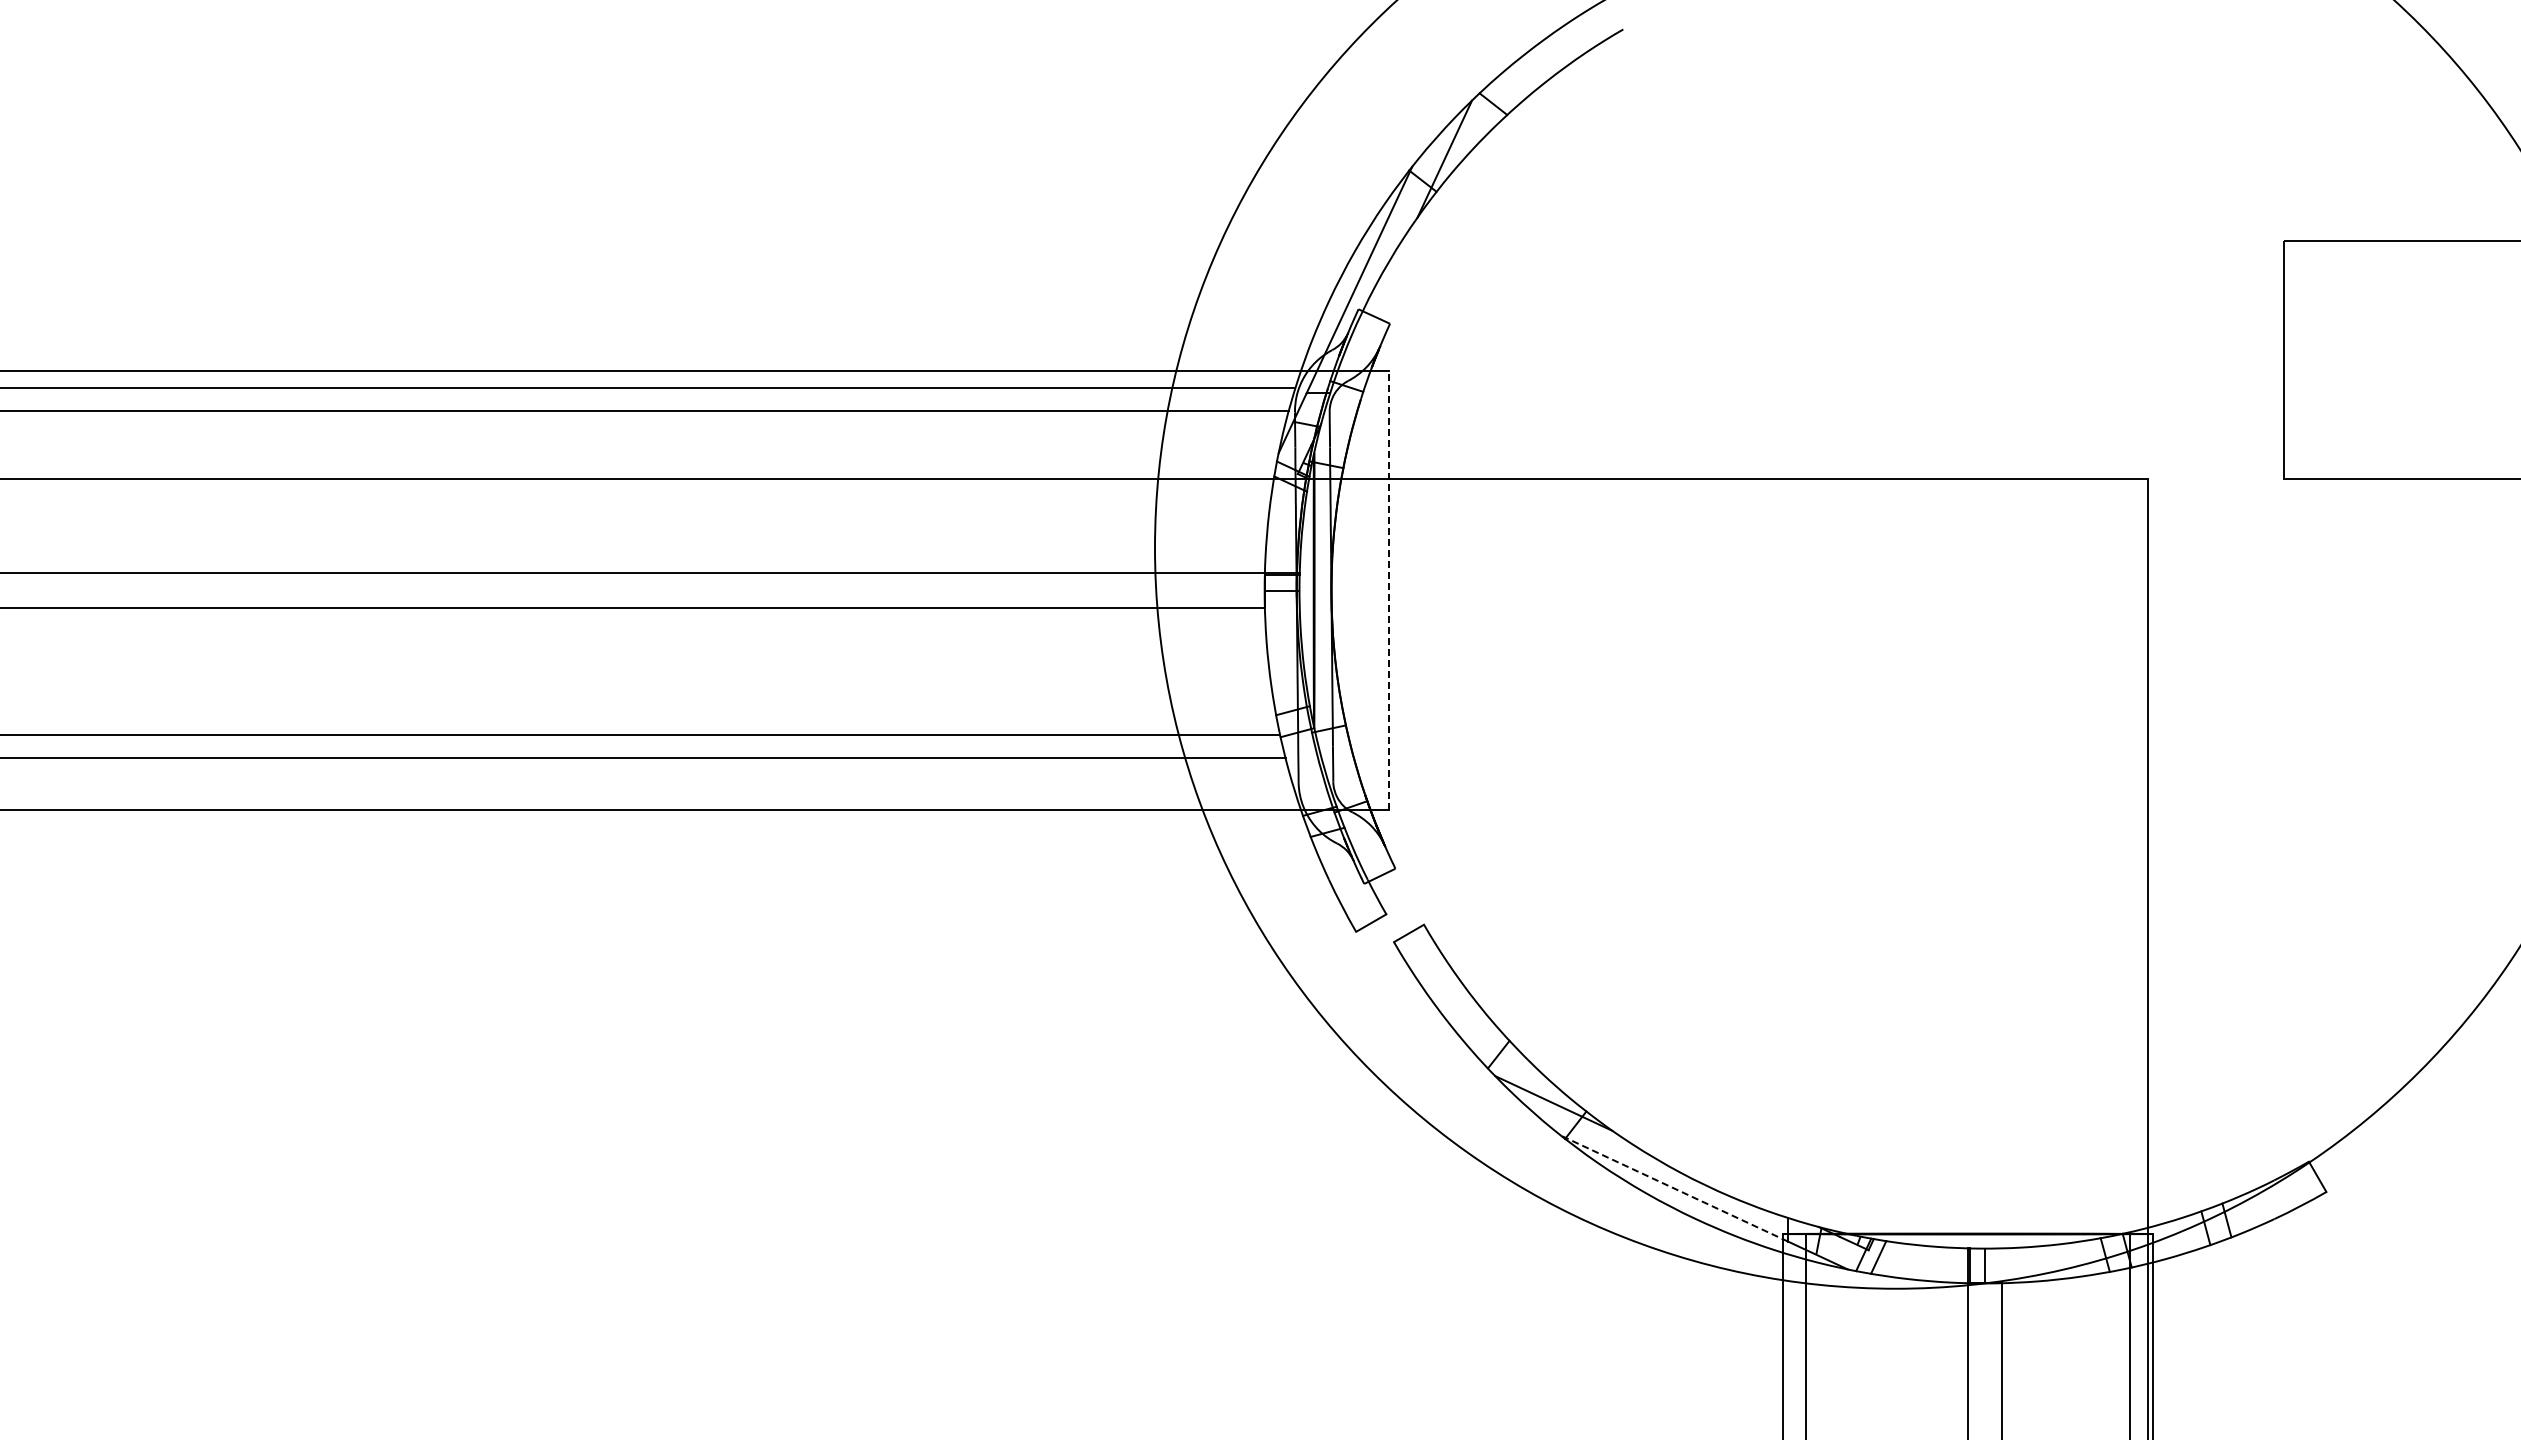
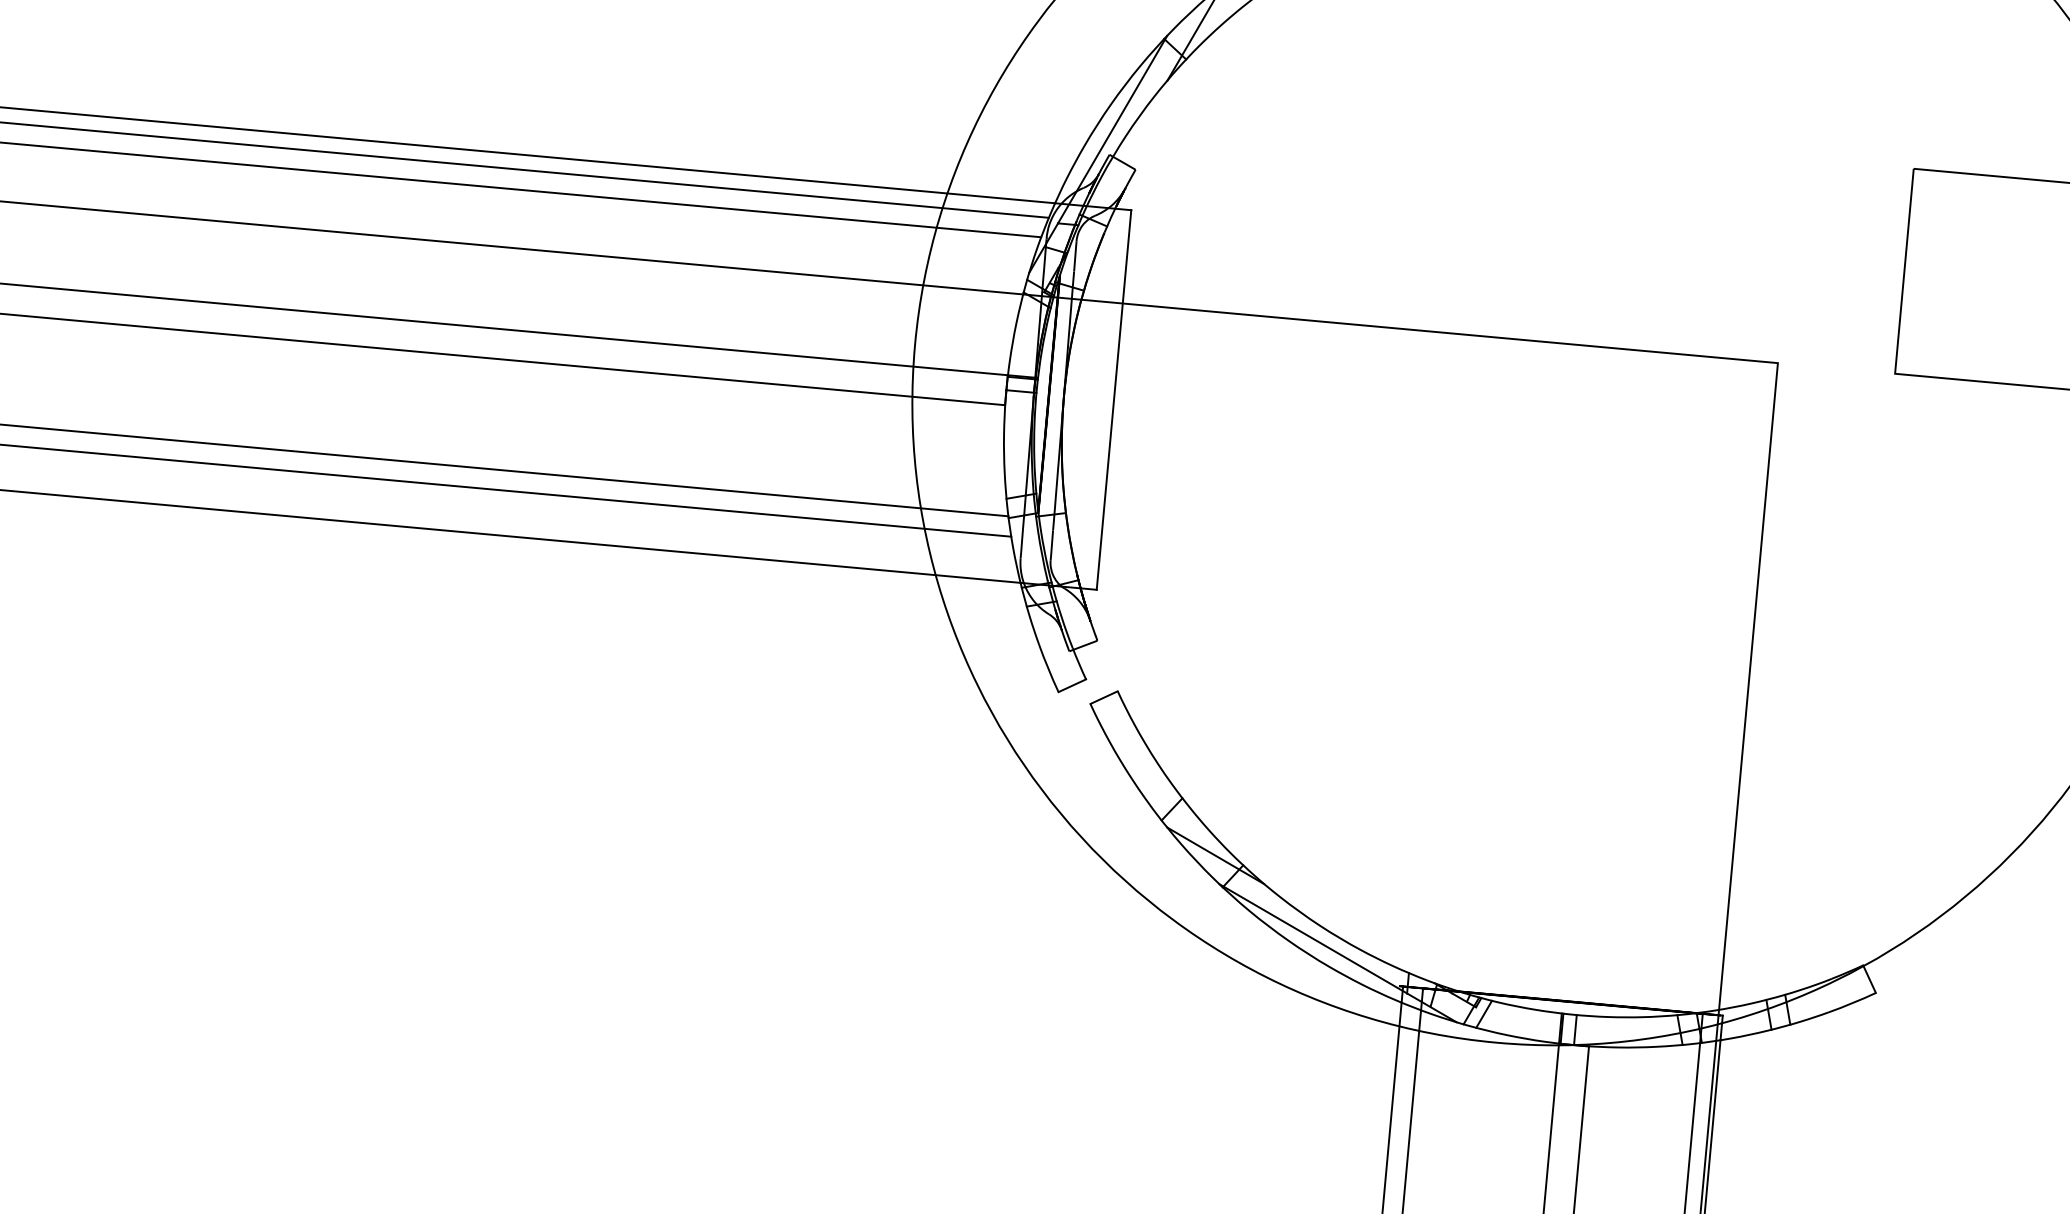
line: (1389, 590) -> (1114, 400), dashed -> solid
line: (1674, 1188) -> (1313, 938), dashed -> solid

